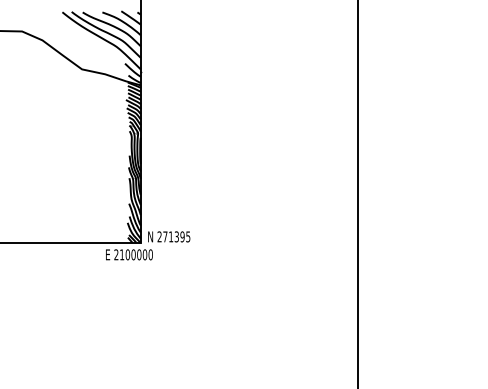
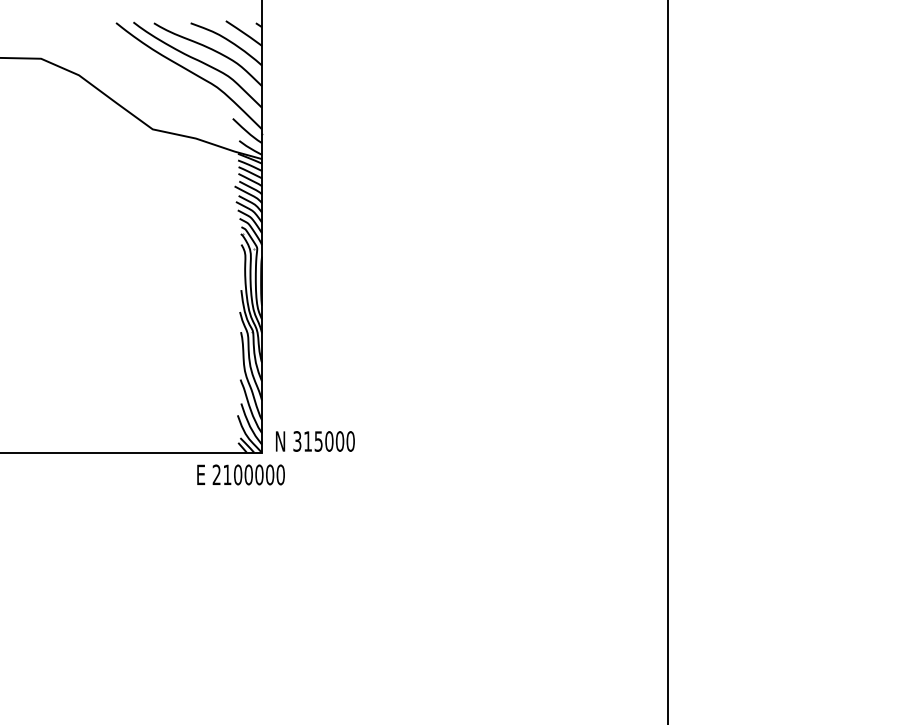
text: (173, 236) -> (323, 440), 271395 -> 315000

